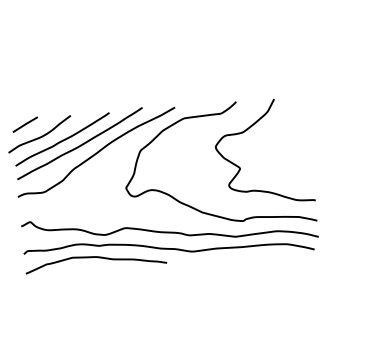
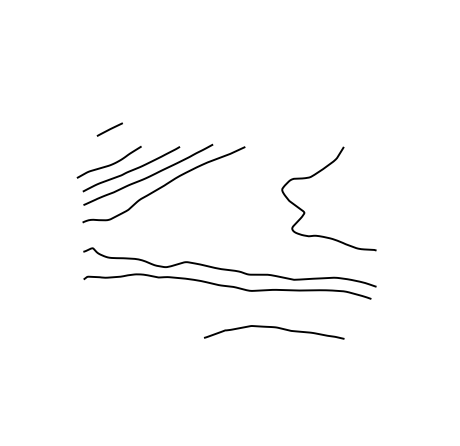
line: (24, 124) -> (109, 129), moved
curve: (194, 207) -> (256, 247), removed
curve: (95, 258) -> (274, 328), moved

